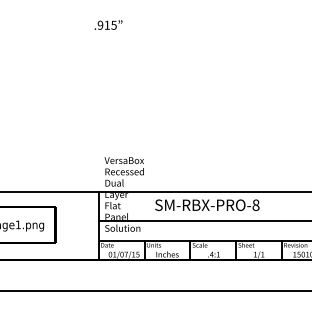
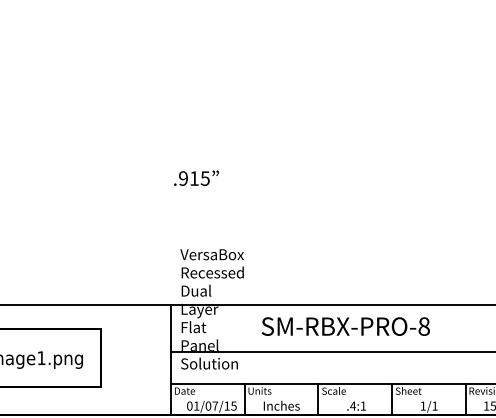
text: (108, 24) -> (196, 177), moved

